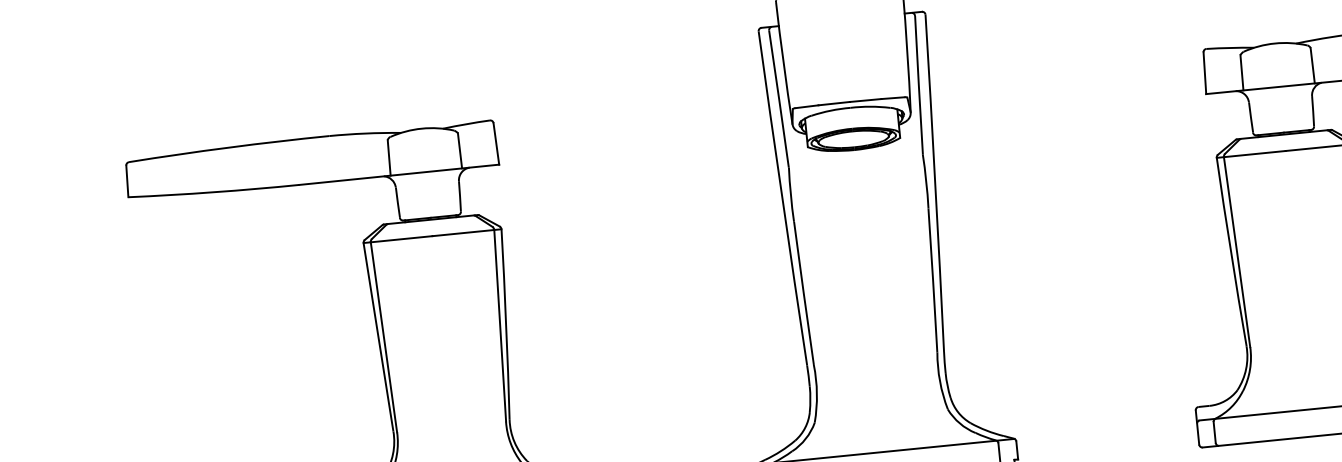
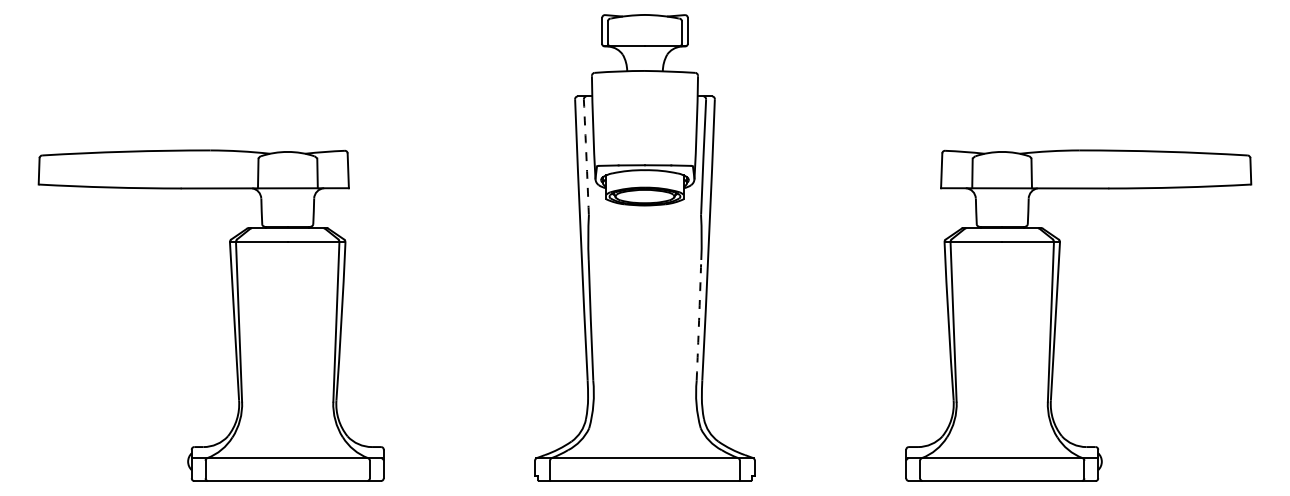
arc: (779, 99) -> (586, 157), solid -> dashed
arc: (933, 280) -> (699, 320), solid -> dashed

